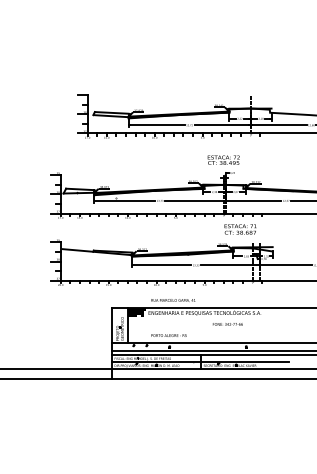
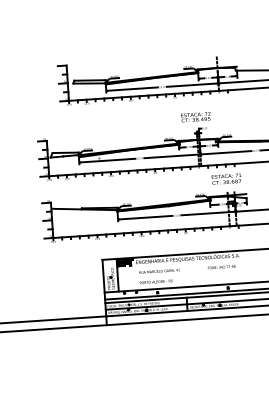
text: (240, 229) -> (226, 179), moved
text: (173, 300) -> (159, 271), moved
text: (227, 324) -> (221, 267), moved

